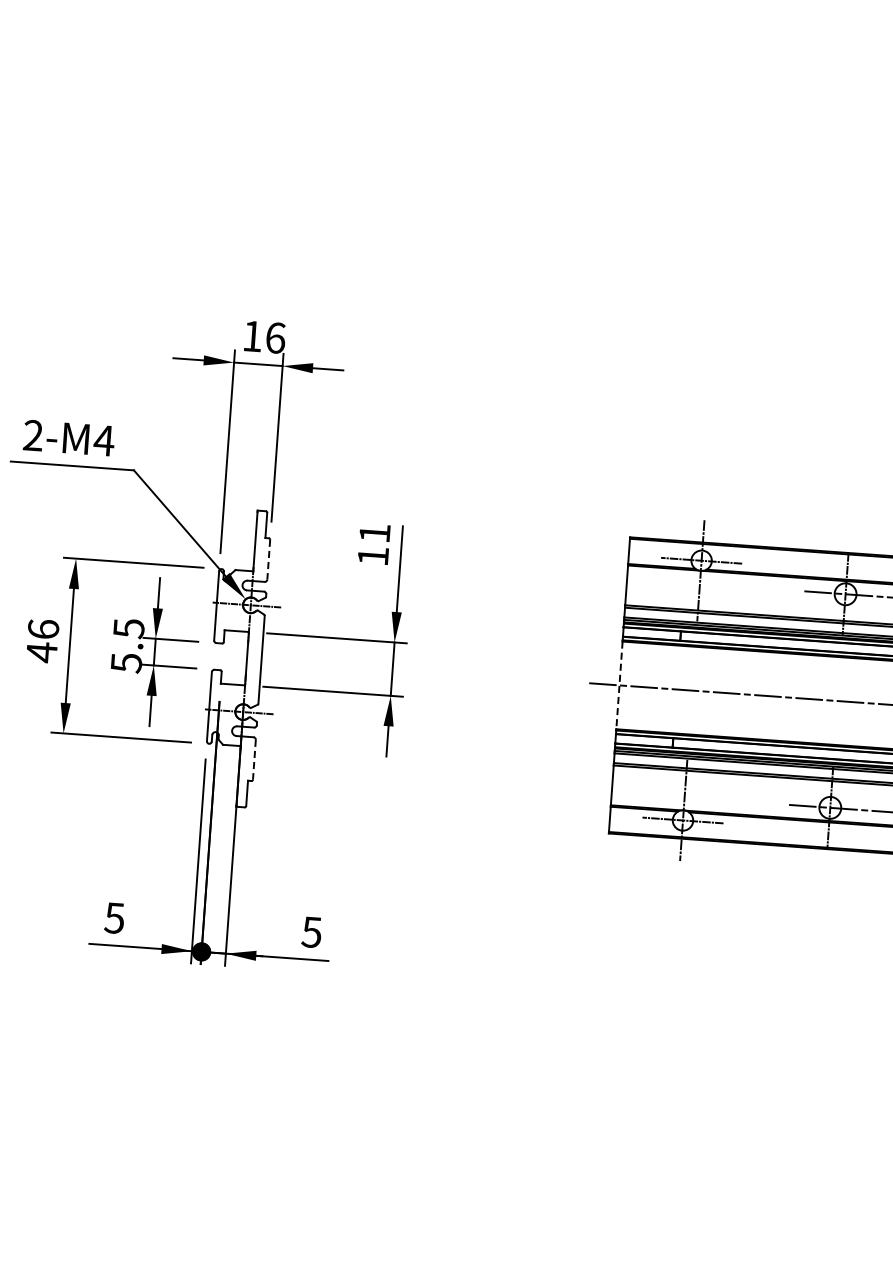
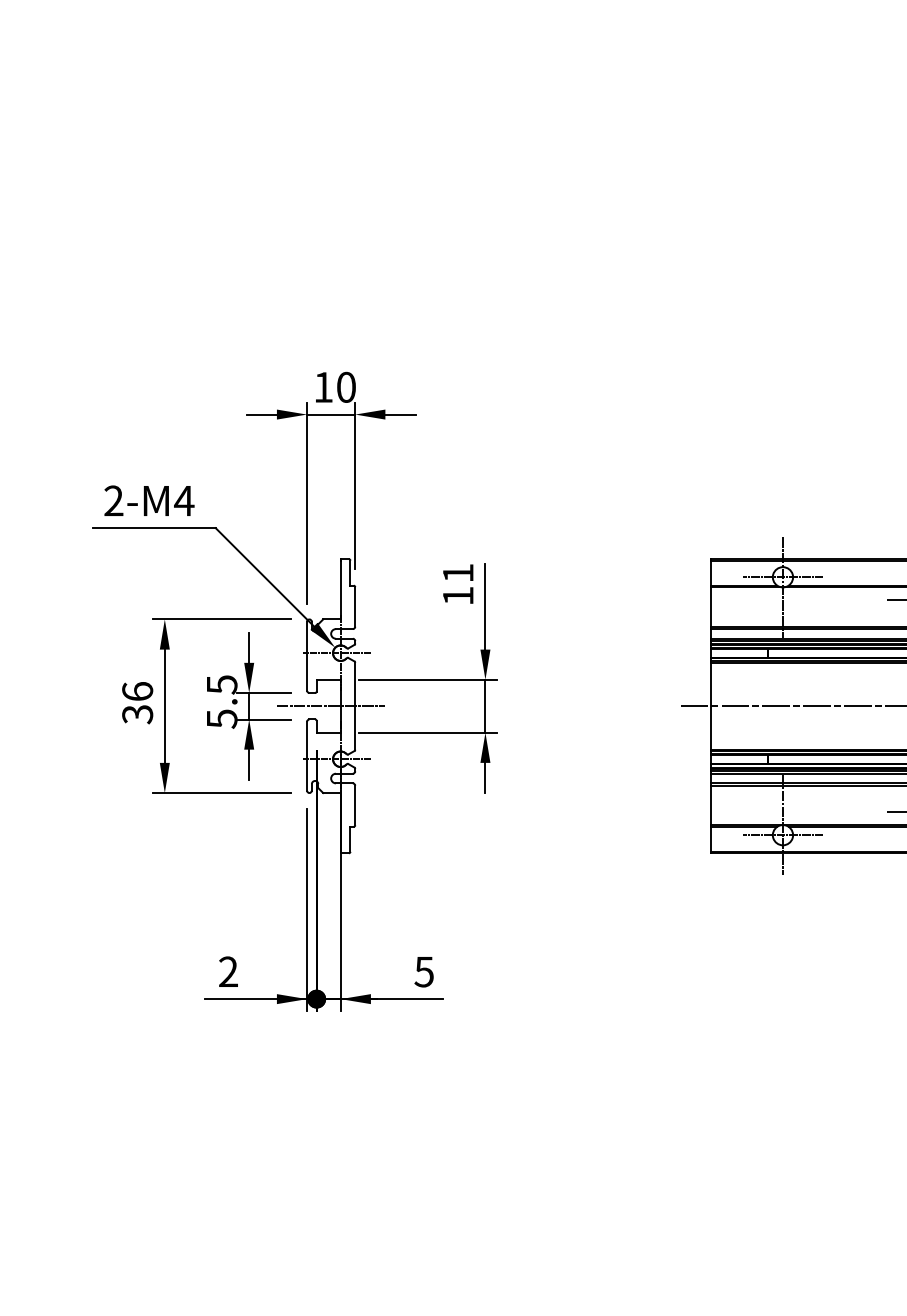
text: (275, 337) -> (346, 386), 16 -> 10
line: (269, 559) -> (355, 606), dashed -> solid
text: (41, 652) -> (137, 714), 46 -> 36
line: (236, 658) -> (330, 706), added
line: (619, 685) -> (710, 706), dashed -> solid
line: (254, 759) -> (355, 805), dashed -> solid
text: (113, 917) -> (227, 971), 5 -> 2

